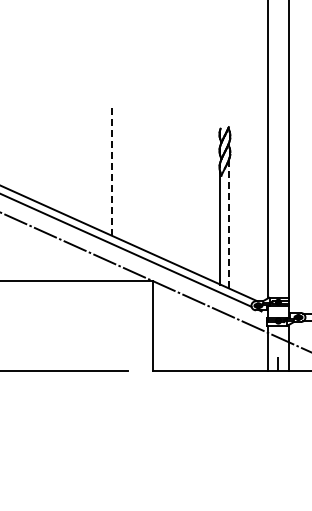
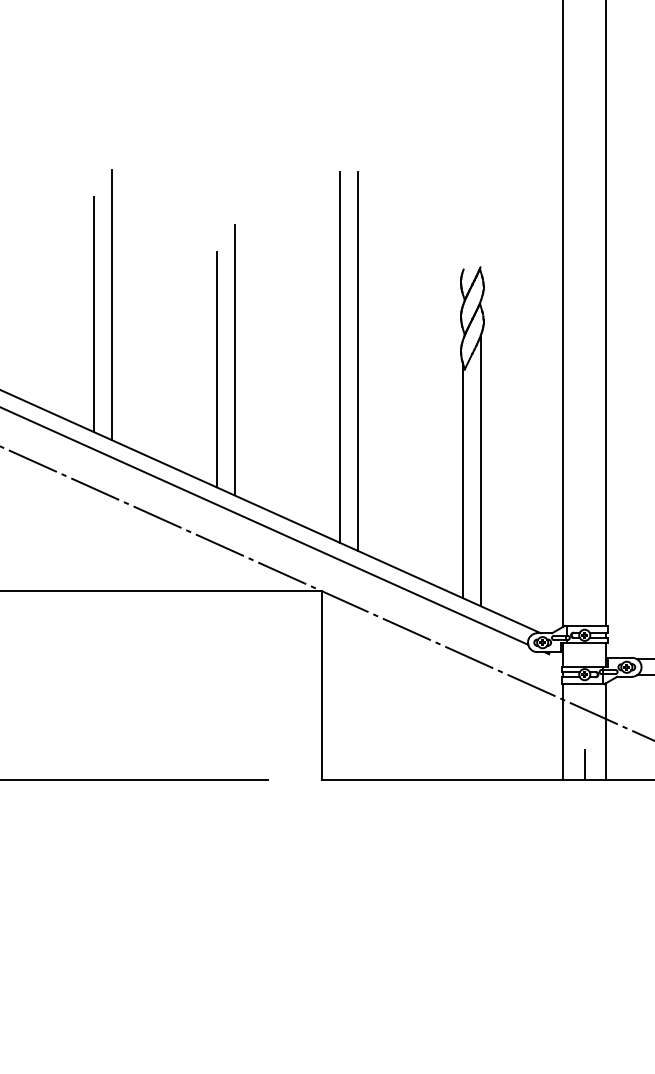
line: (53, 144) -> (112, 303), added
line: (44, 149) -> (93, 314), added
line: (161, 169) -> (339, 356), added
line: (111, 170) -> (234, 358), dashed -> solid
line: (170, 171) -> (357, 360), added
line: (103, 175) -> (217, 368), added
line: (228, 223) -> (479, 469), dashed -> solid

